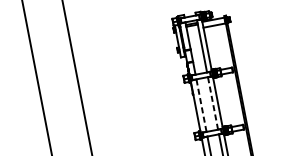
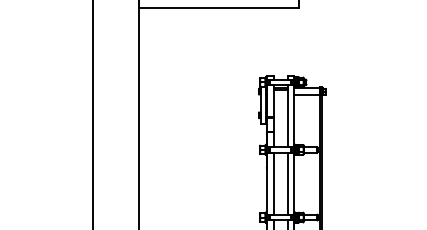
line: (212, 103) -> (287, 183), dashed -> solid
line: (201, 105) -> (274, 183), dashed -> solid

